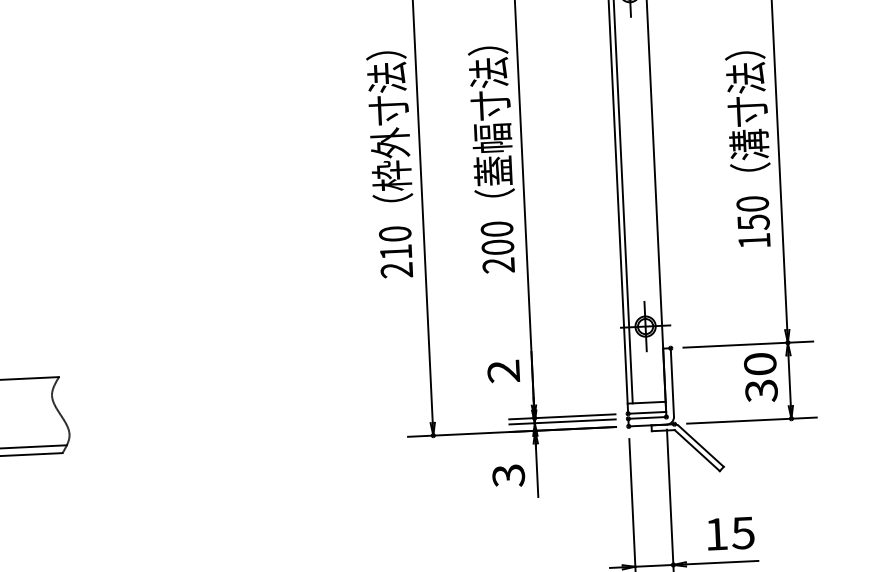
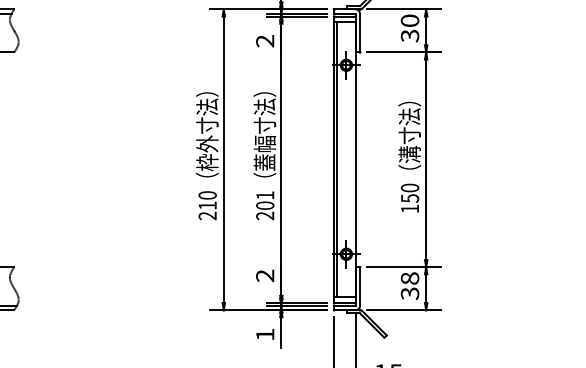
text: (497, 229) -> (265, 195), 200 -> 201
text: (759, 364) -> (409, 278), 30 -> 38
text: (509, 475) -> (265, 334), 3 -> 1

